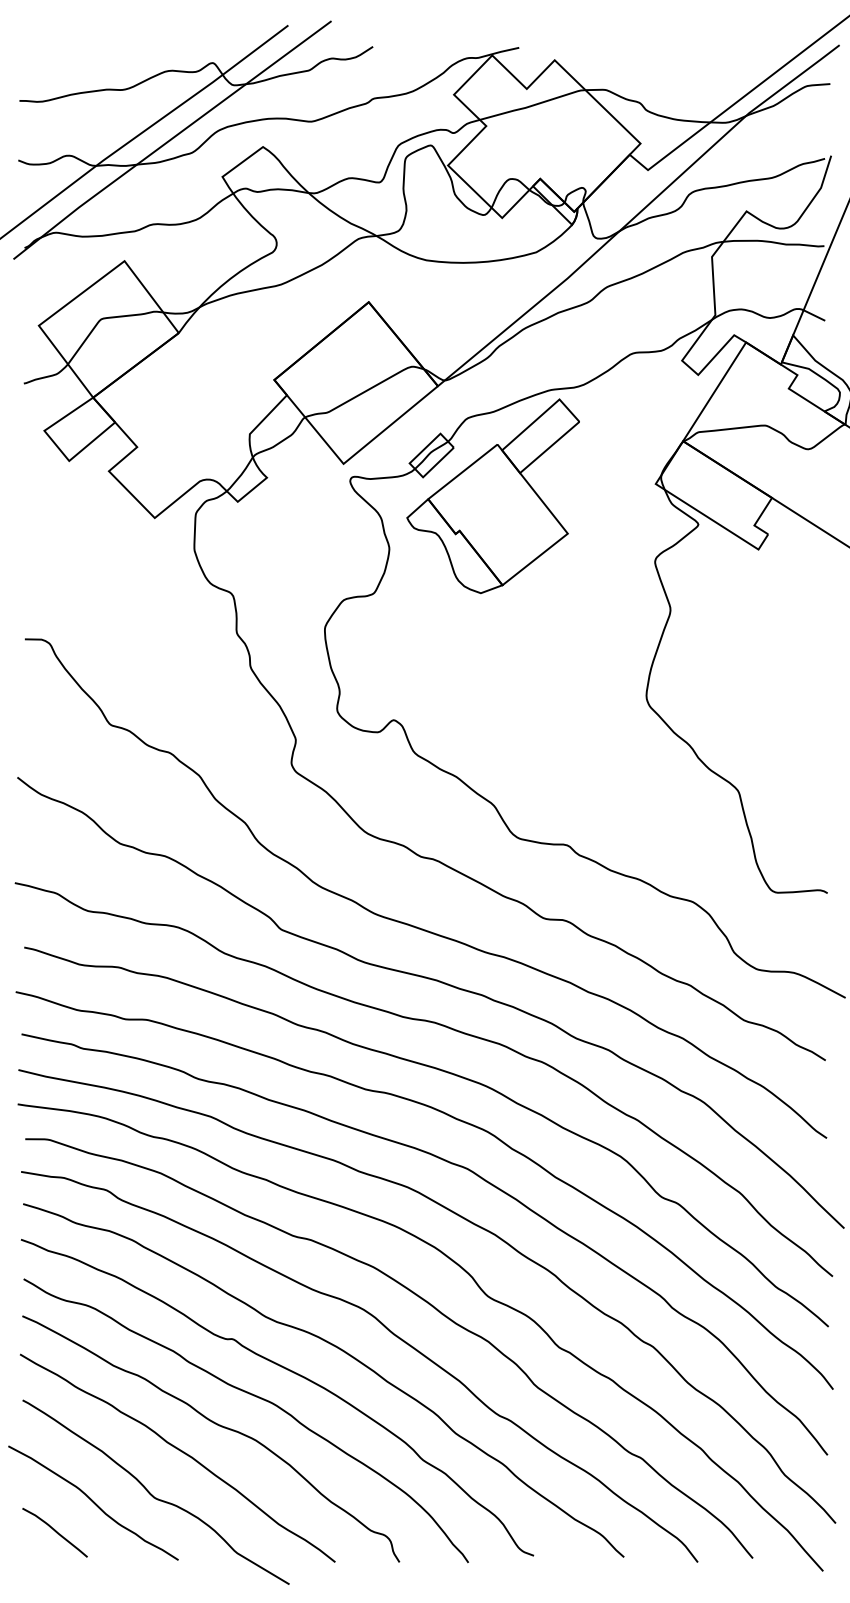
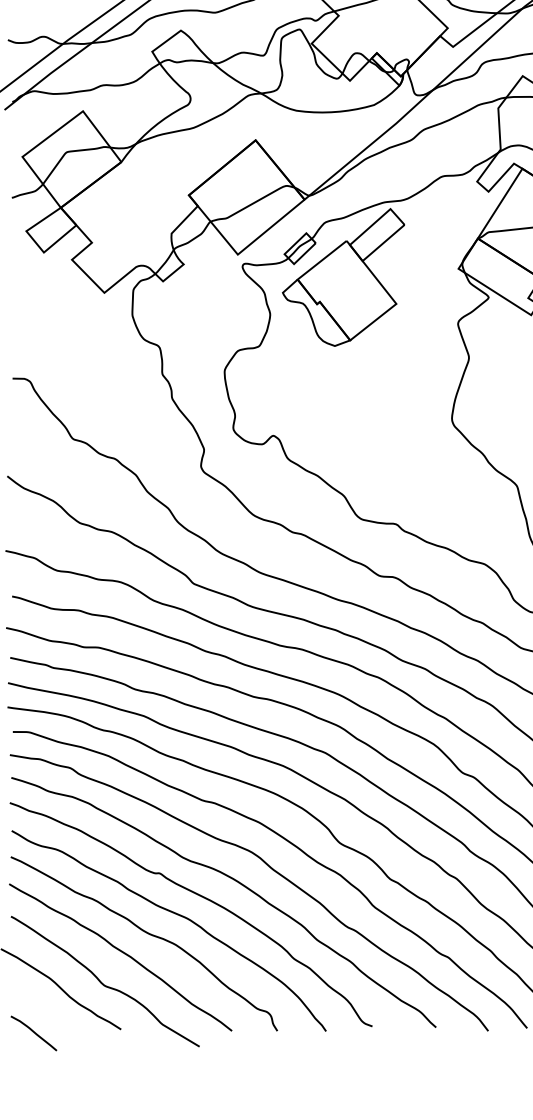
curve: (54, 1531) -> (33, 1032), moved

